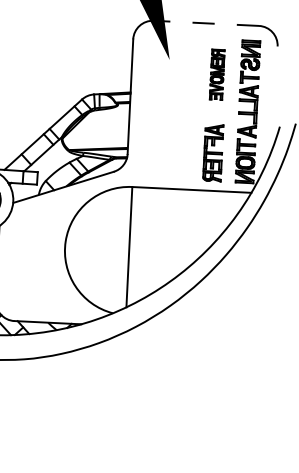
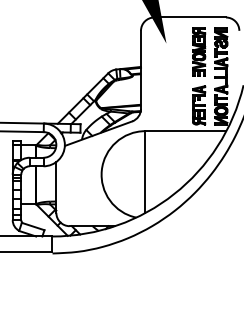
line: (206, 23) -> (190, 17), dashed -> solid
part: (217, 73) -> (199, 51), size x1.43

